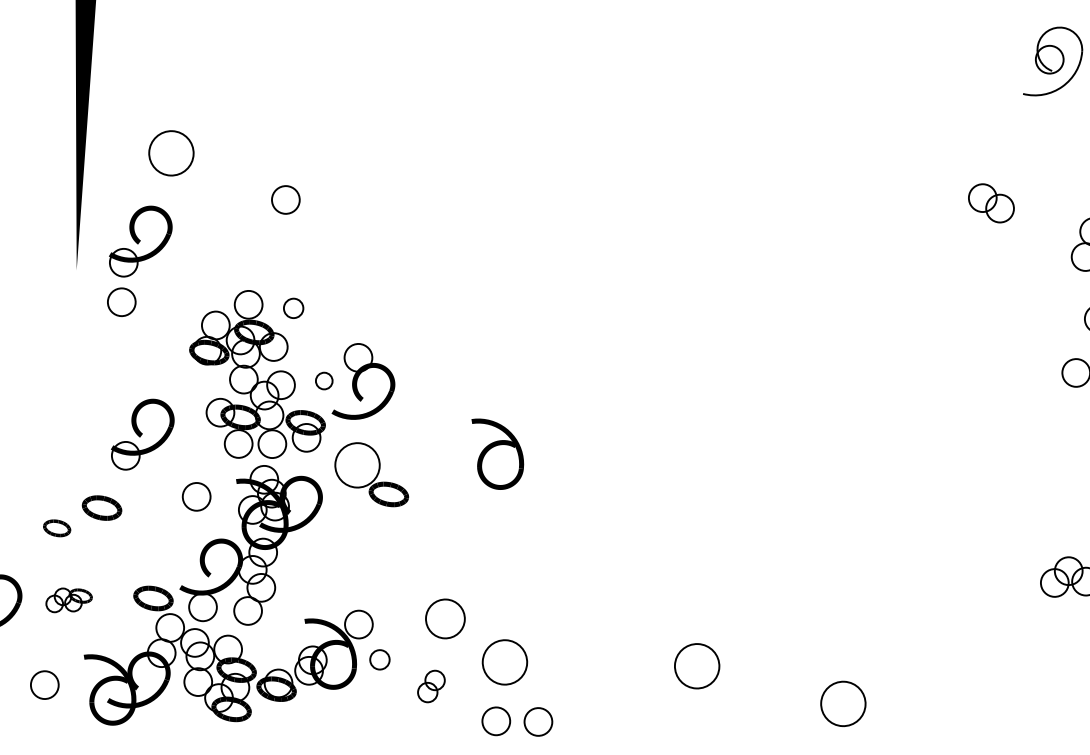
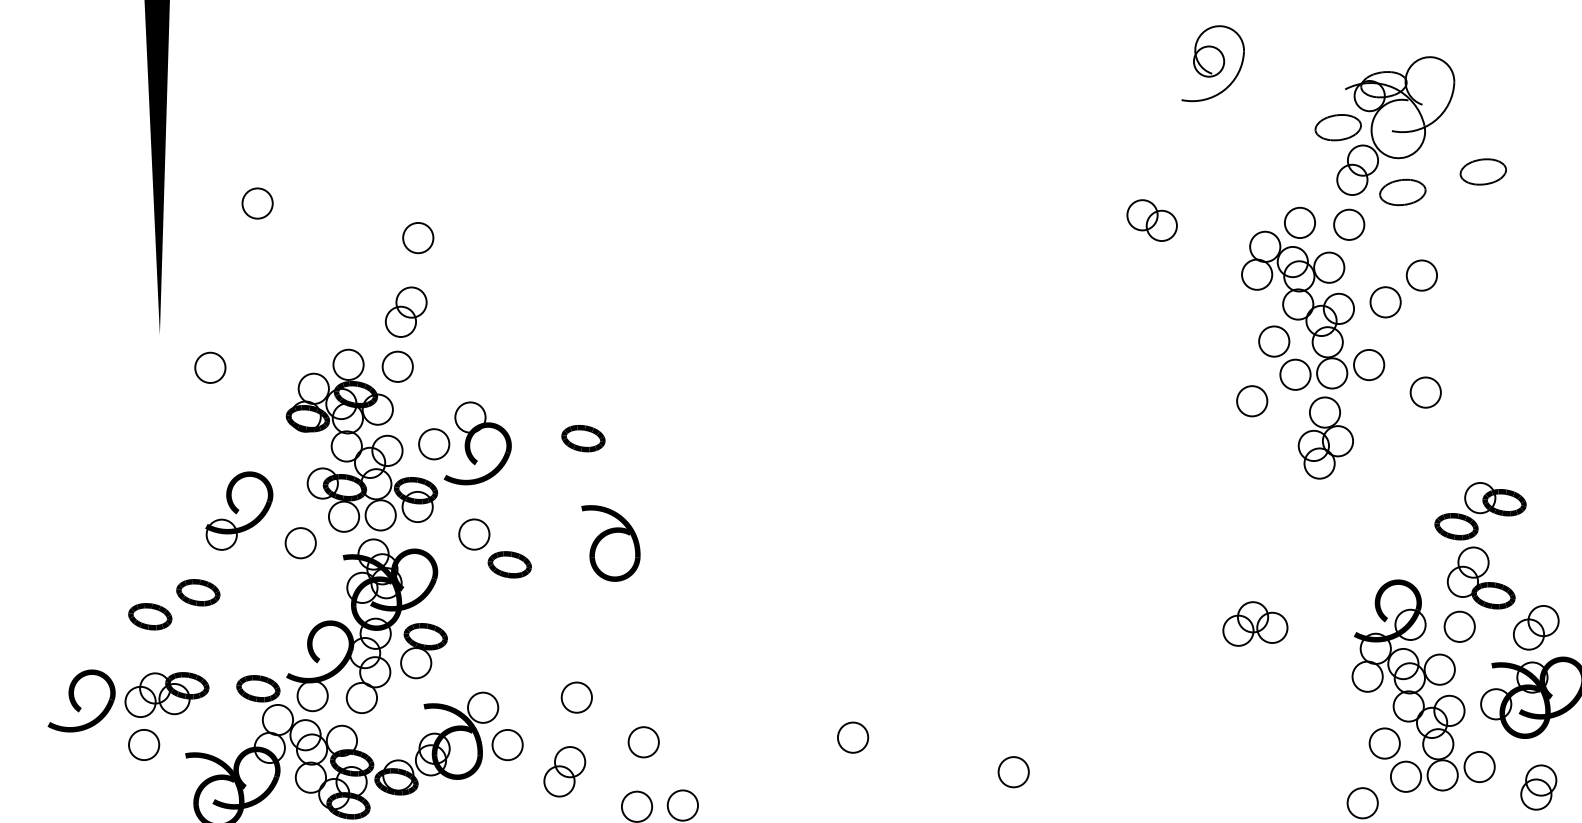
circle: (171, 153) -> (257, 203), size x0.62
circle: (286, 200) -> (418, 238), moved
part: (140, 241) -> (228, 300), removed
part: (303, 258) -> (406, 311), added
circle: (293, 308) -> (397, 366), size x1.43
circle: (324, 381) -> (434, 444), size x1.67
part: (461, 381) -> (583, 438), added
curve: (491, 448) -> (604, 537), moved
circle: (357, 465) -> (474, 534), size x0.62
circle: (196, 497) -> (300, 543), moved
part: (57, 528) -> (150, 616), size x1.43
part: (306, 570) -> (423, 651), added
part: (68, 600) -> (166, 694), size x1.67
circle: (444, 618) -> (576, 697), size x0.71
circle: (379, 660) -> (507, 745), size x1.43
circle: (504, 662) -> (643, 742), size x0.62
circle: (696, 666) -> (852, 737), size x0.62
circle: (45, 684) -> (144, 744), moved
part: (431, 686) -> (564, 771), size x1.43
circle: (842, 704) -> (1013, 772), size x0.62

